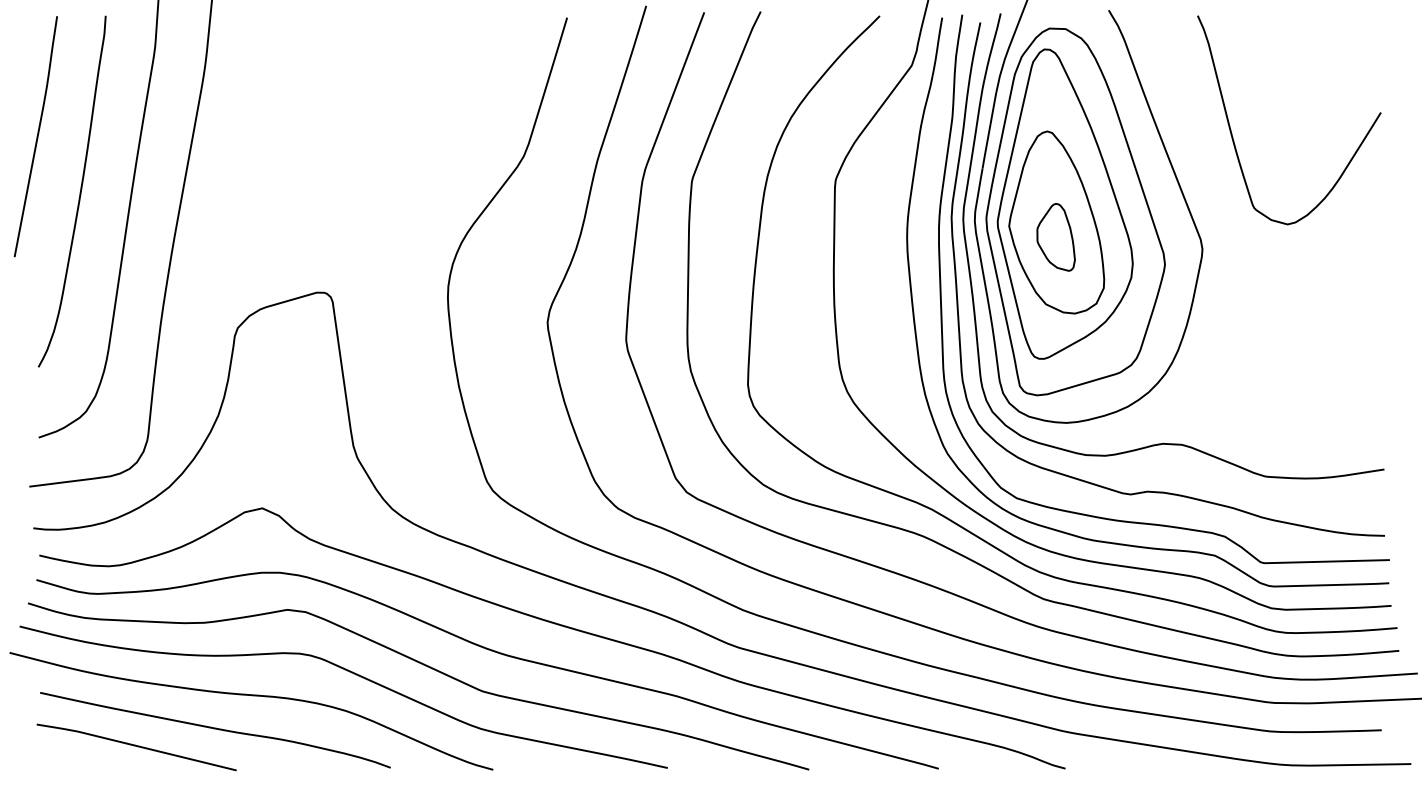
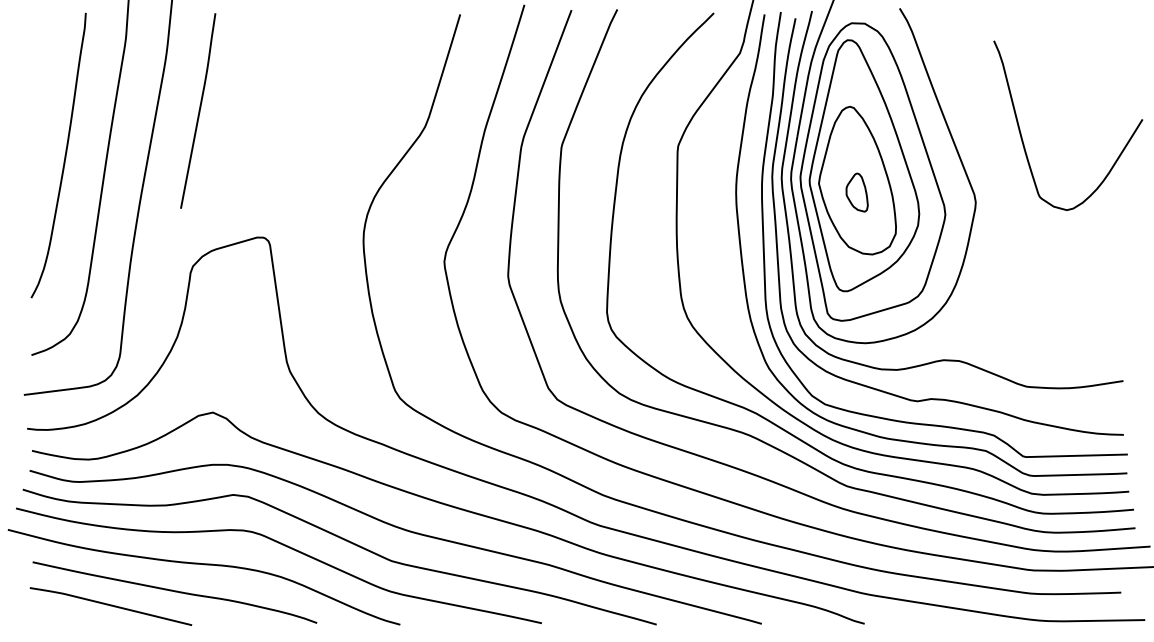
curve: (1232, 133) -> (1022, 136), moved
curve: (36, 136) -> (198, 110), moved
part: (1056, 237) -> (857, 192), size x0.7

